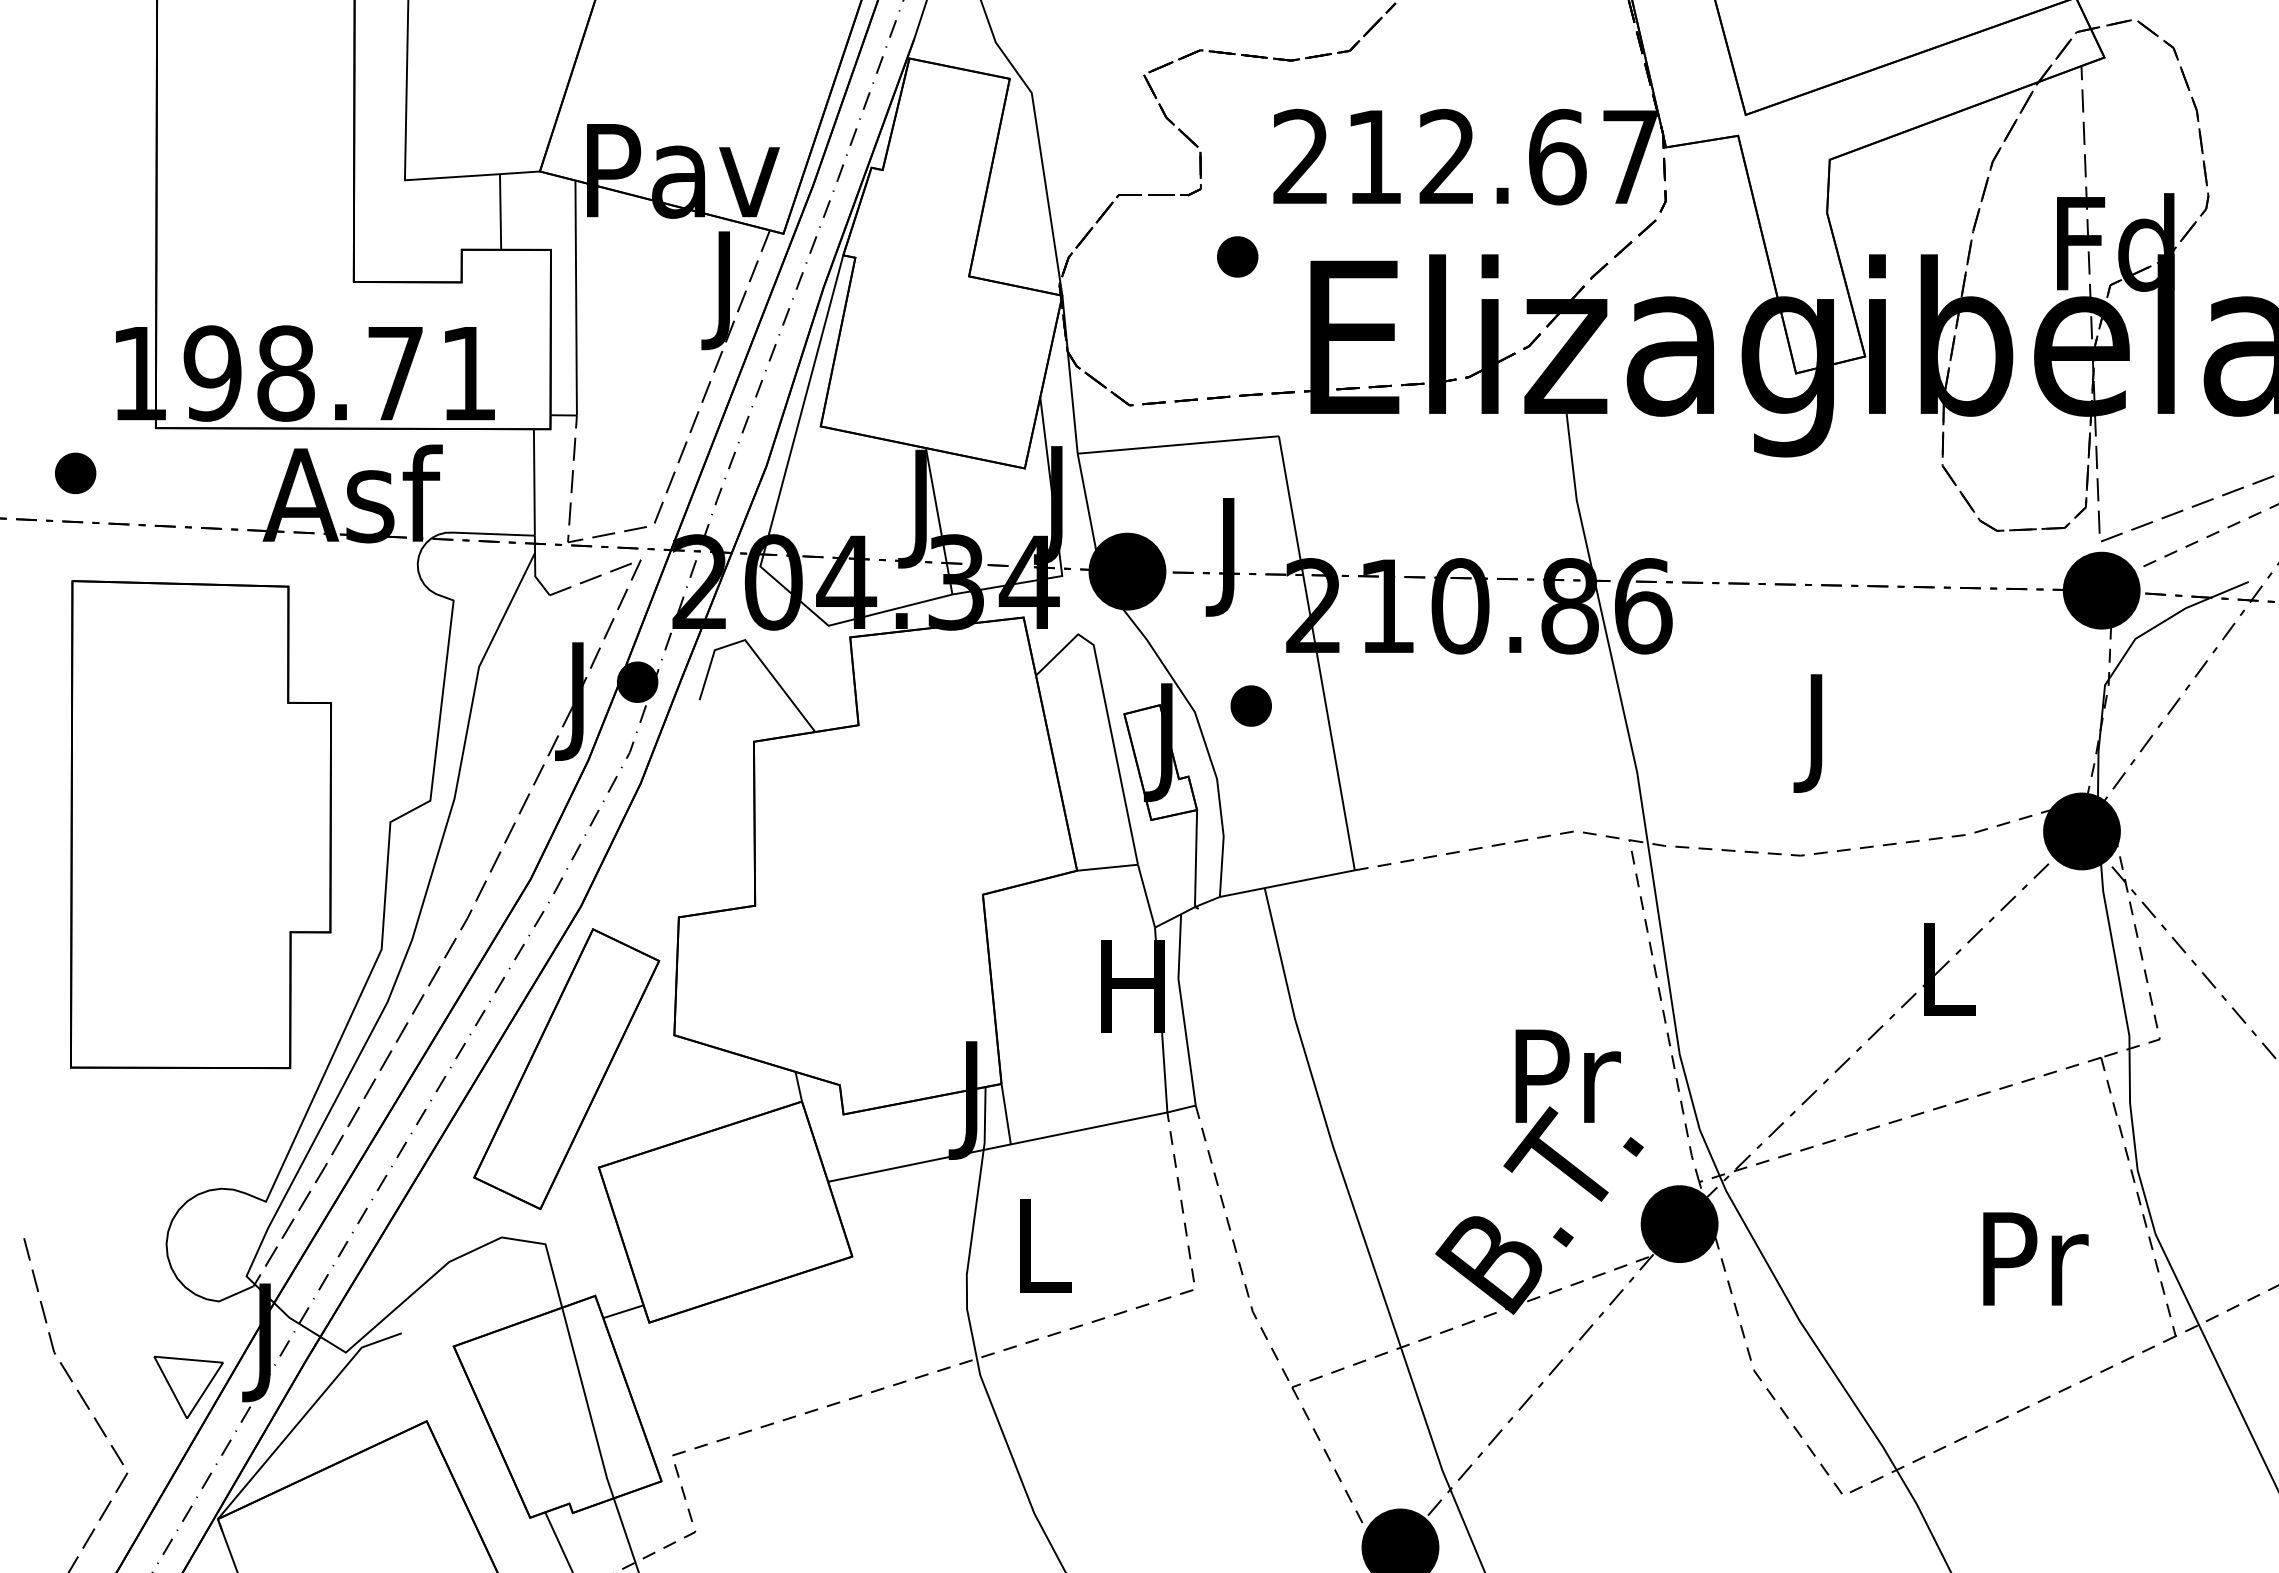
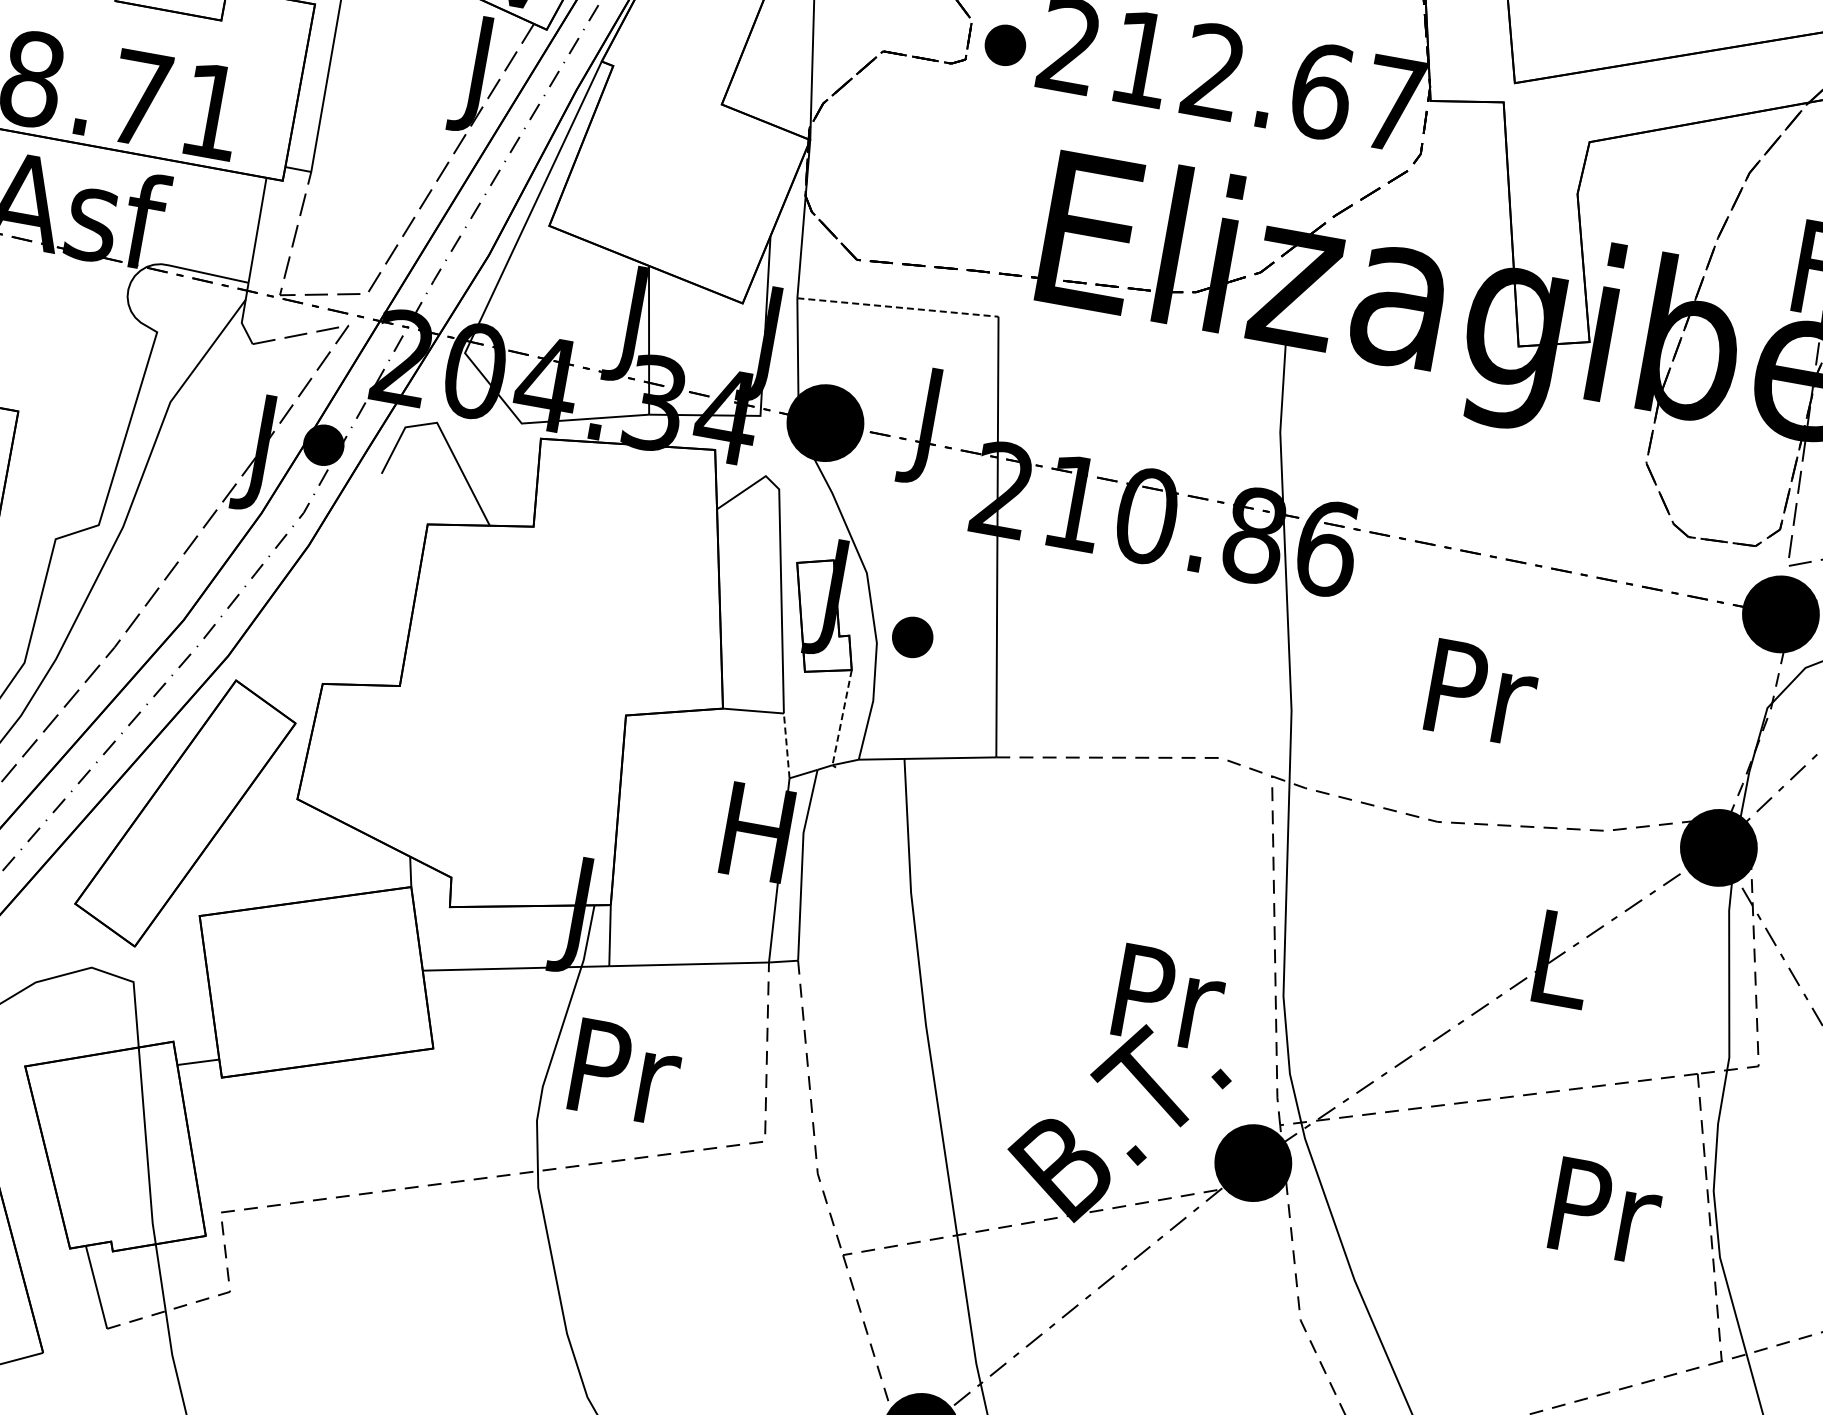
part: (1237, 256) -> (1005, 44), moved
line: (1178, 444) -> (898, 307), solid -> dashed
part: (1250, 705) -> (912, 636), moved
text: (1821, 733) -> (1479, 705), J -> Pr
line: (1196, 858) -> (842, 717), solid -> dashed
line: (1146, 896) -> (786, 746), solid -> dashed
text: (1045, 1245) -> (625, 1071), L -> Pr
text: (2035, 1258) -> (1606, 1210), moved

